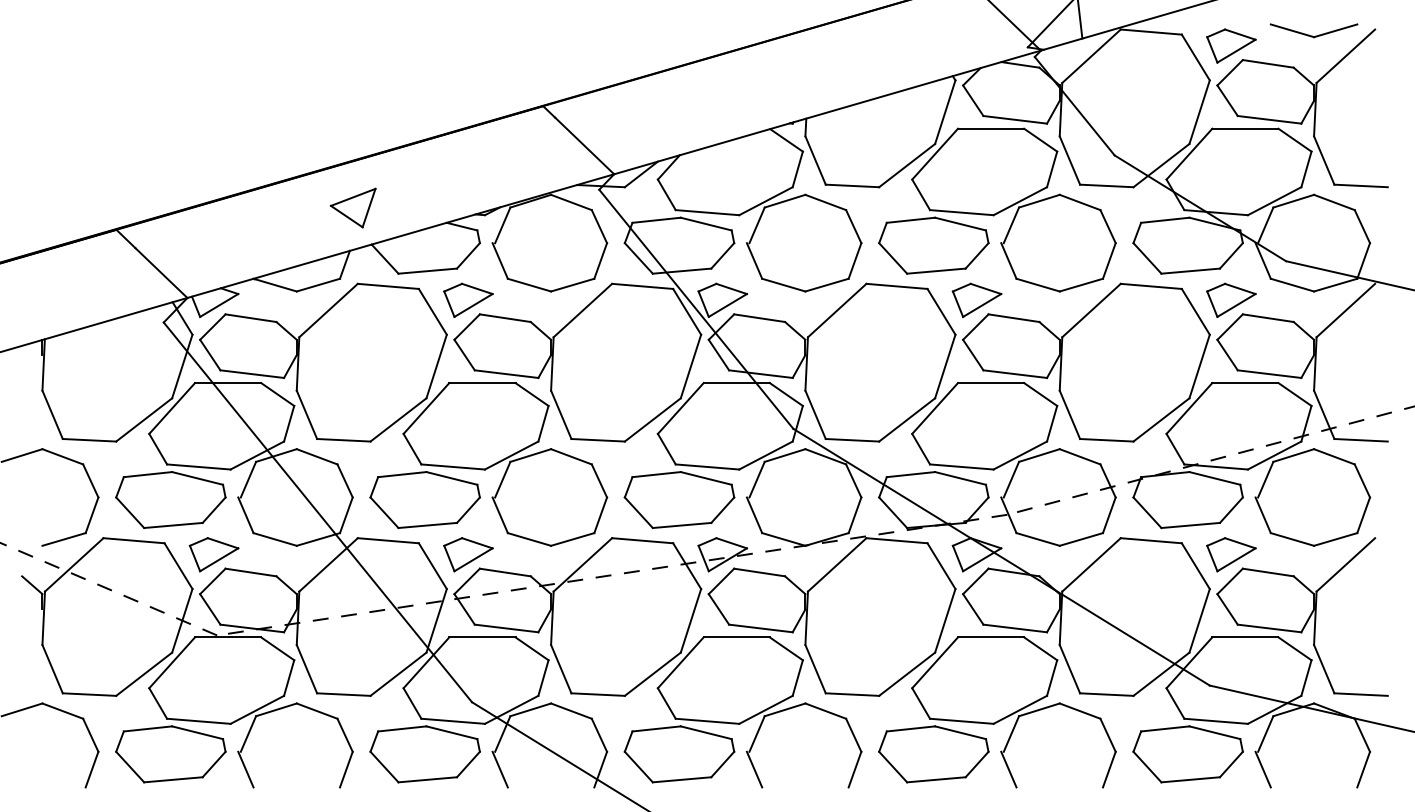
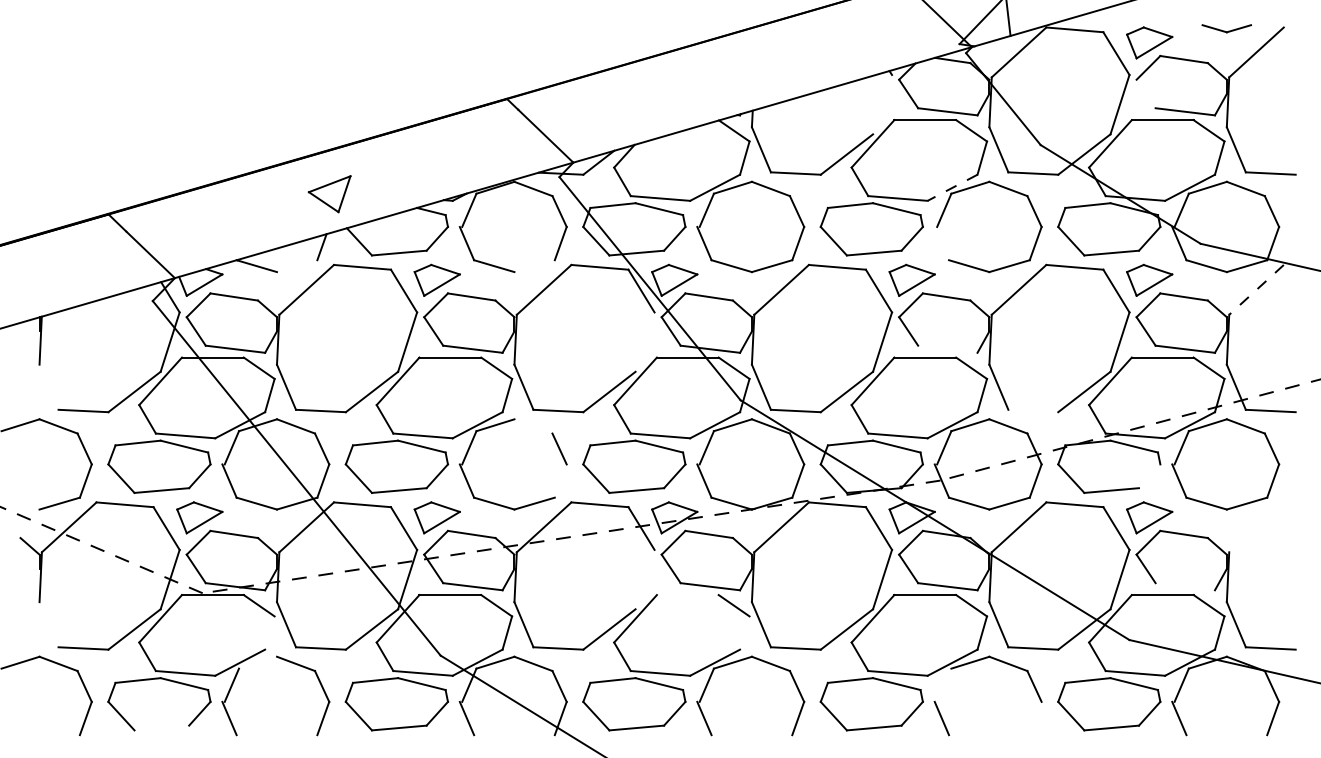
part: (1313, 30) -> (1226, 28), size x0.6
line: (1227, 100) -> (1146, 93), removed
line: (945, 111) -> (882, 104), removed
line: (1019, 201) -> (951, 188), solid -> dashed
line: (1008, 260) -> (941, 243), removed
line: (318, 284) -> (297, 265), removed
line: (572, 284) -> (534, 265), removed
line: (1345, 310) -> (1256, 289), solid -> dashed
line: (690, 366) -> (644, 342), removed
line: (1015, 373) -> (948, 348), removed
line: (52, 414) -> (48, 386), removed
line: (1106, 440) -> (1033, 411), removed
line: (571, 456) -> (533, 426), removed
line: (1230, 509) -> (1148, 475), removed
line: (600, 515) -> (560, 481), removed
line: (1345, 564) -> (1256, 526), removed
line: (690, 620) -> (644, 579), removed
line: (1269, 628) -> (1185, 586), removed
line: (736, 637) -> (687, 595), removed
line: (52, 669) -> (48, 625), removed
line: (289, 677) -> (270, 632), removed
line: (797, 677) -> (744, 632), removed
line: (276, 709) -> (258, 662), removed
line: (1011, 733) -> (944, 684), removed
line: (1108, 769) -> (1034, 718), removed
line: (173, 779) -> (161, 727), removed

